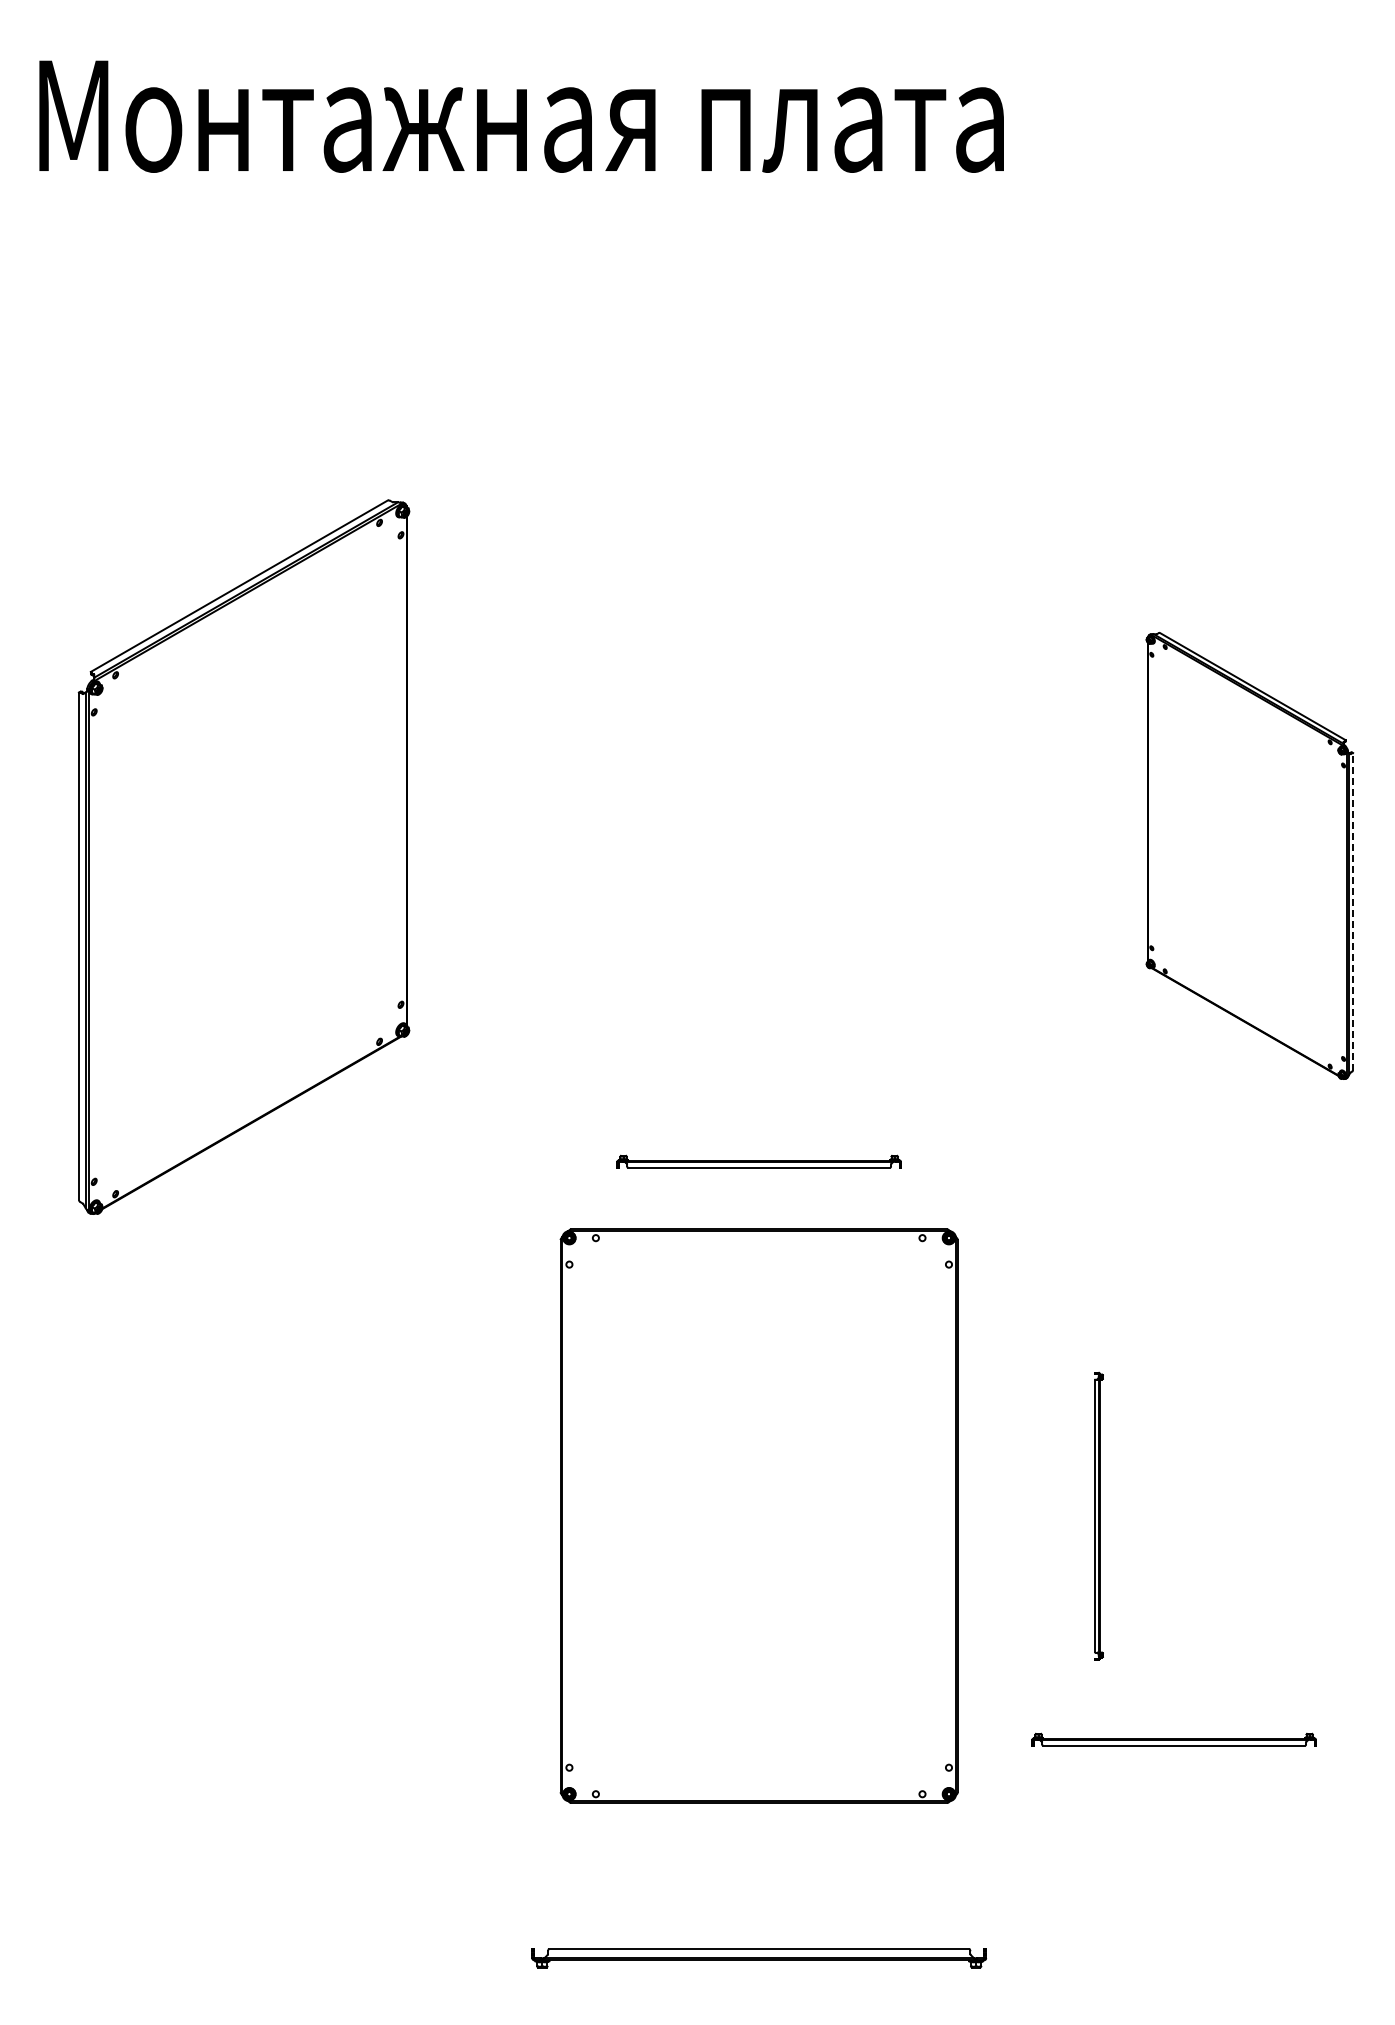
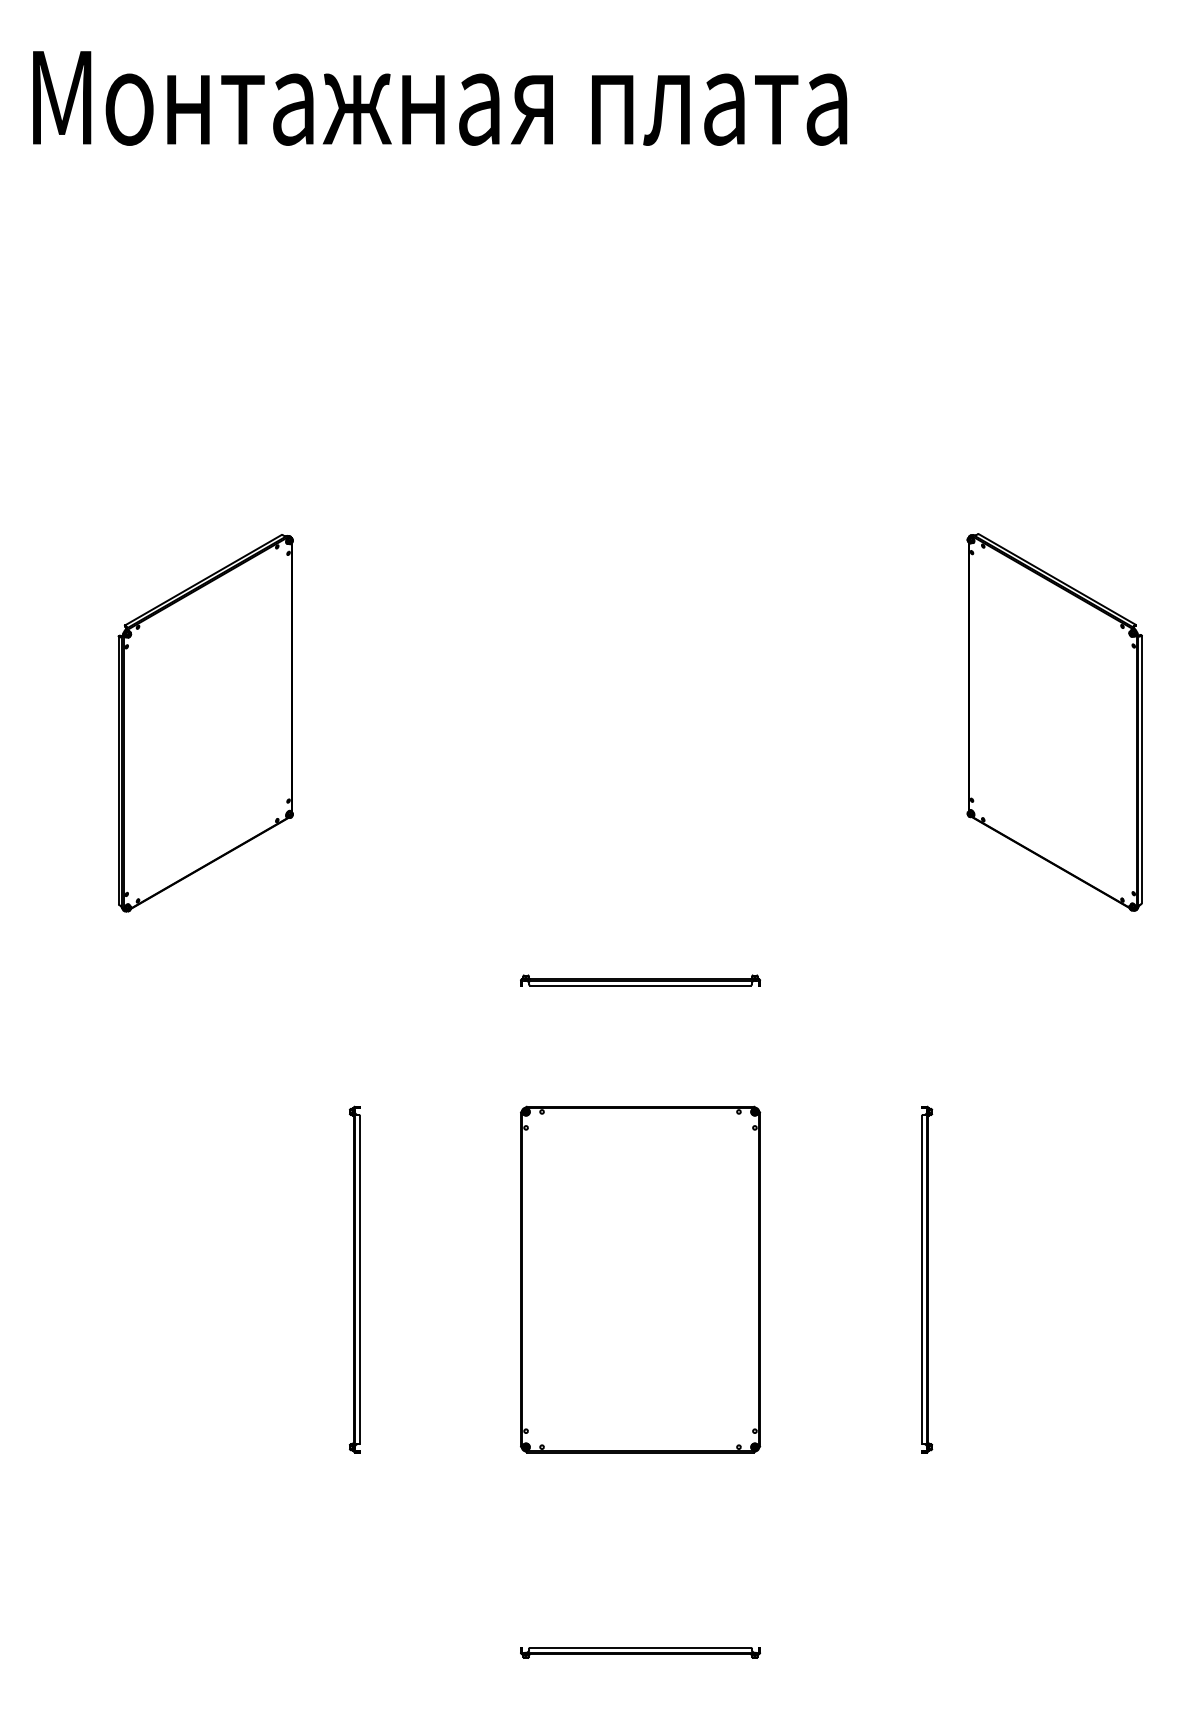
part: (243, 856) -> (205, 722), size x0.62
line: (1353, 911) -> (1142, 769), dashed -> solid
part: (420, 1515) -> (354, 1279), added
part: (758, 1515) -> (639, 1279), size x0.71
part: (1098, 1515) -> (926, 1279), size x1.43
part: (1173, 1739) -> (990, 1468), removed
part: (758, 1958) -> (639, 1652), size x0.62

